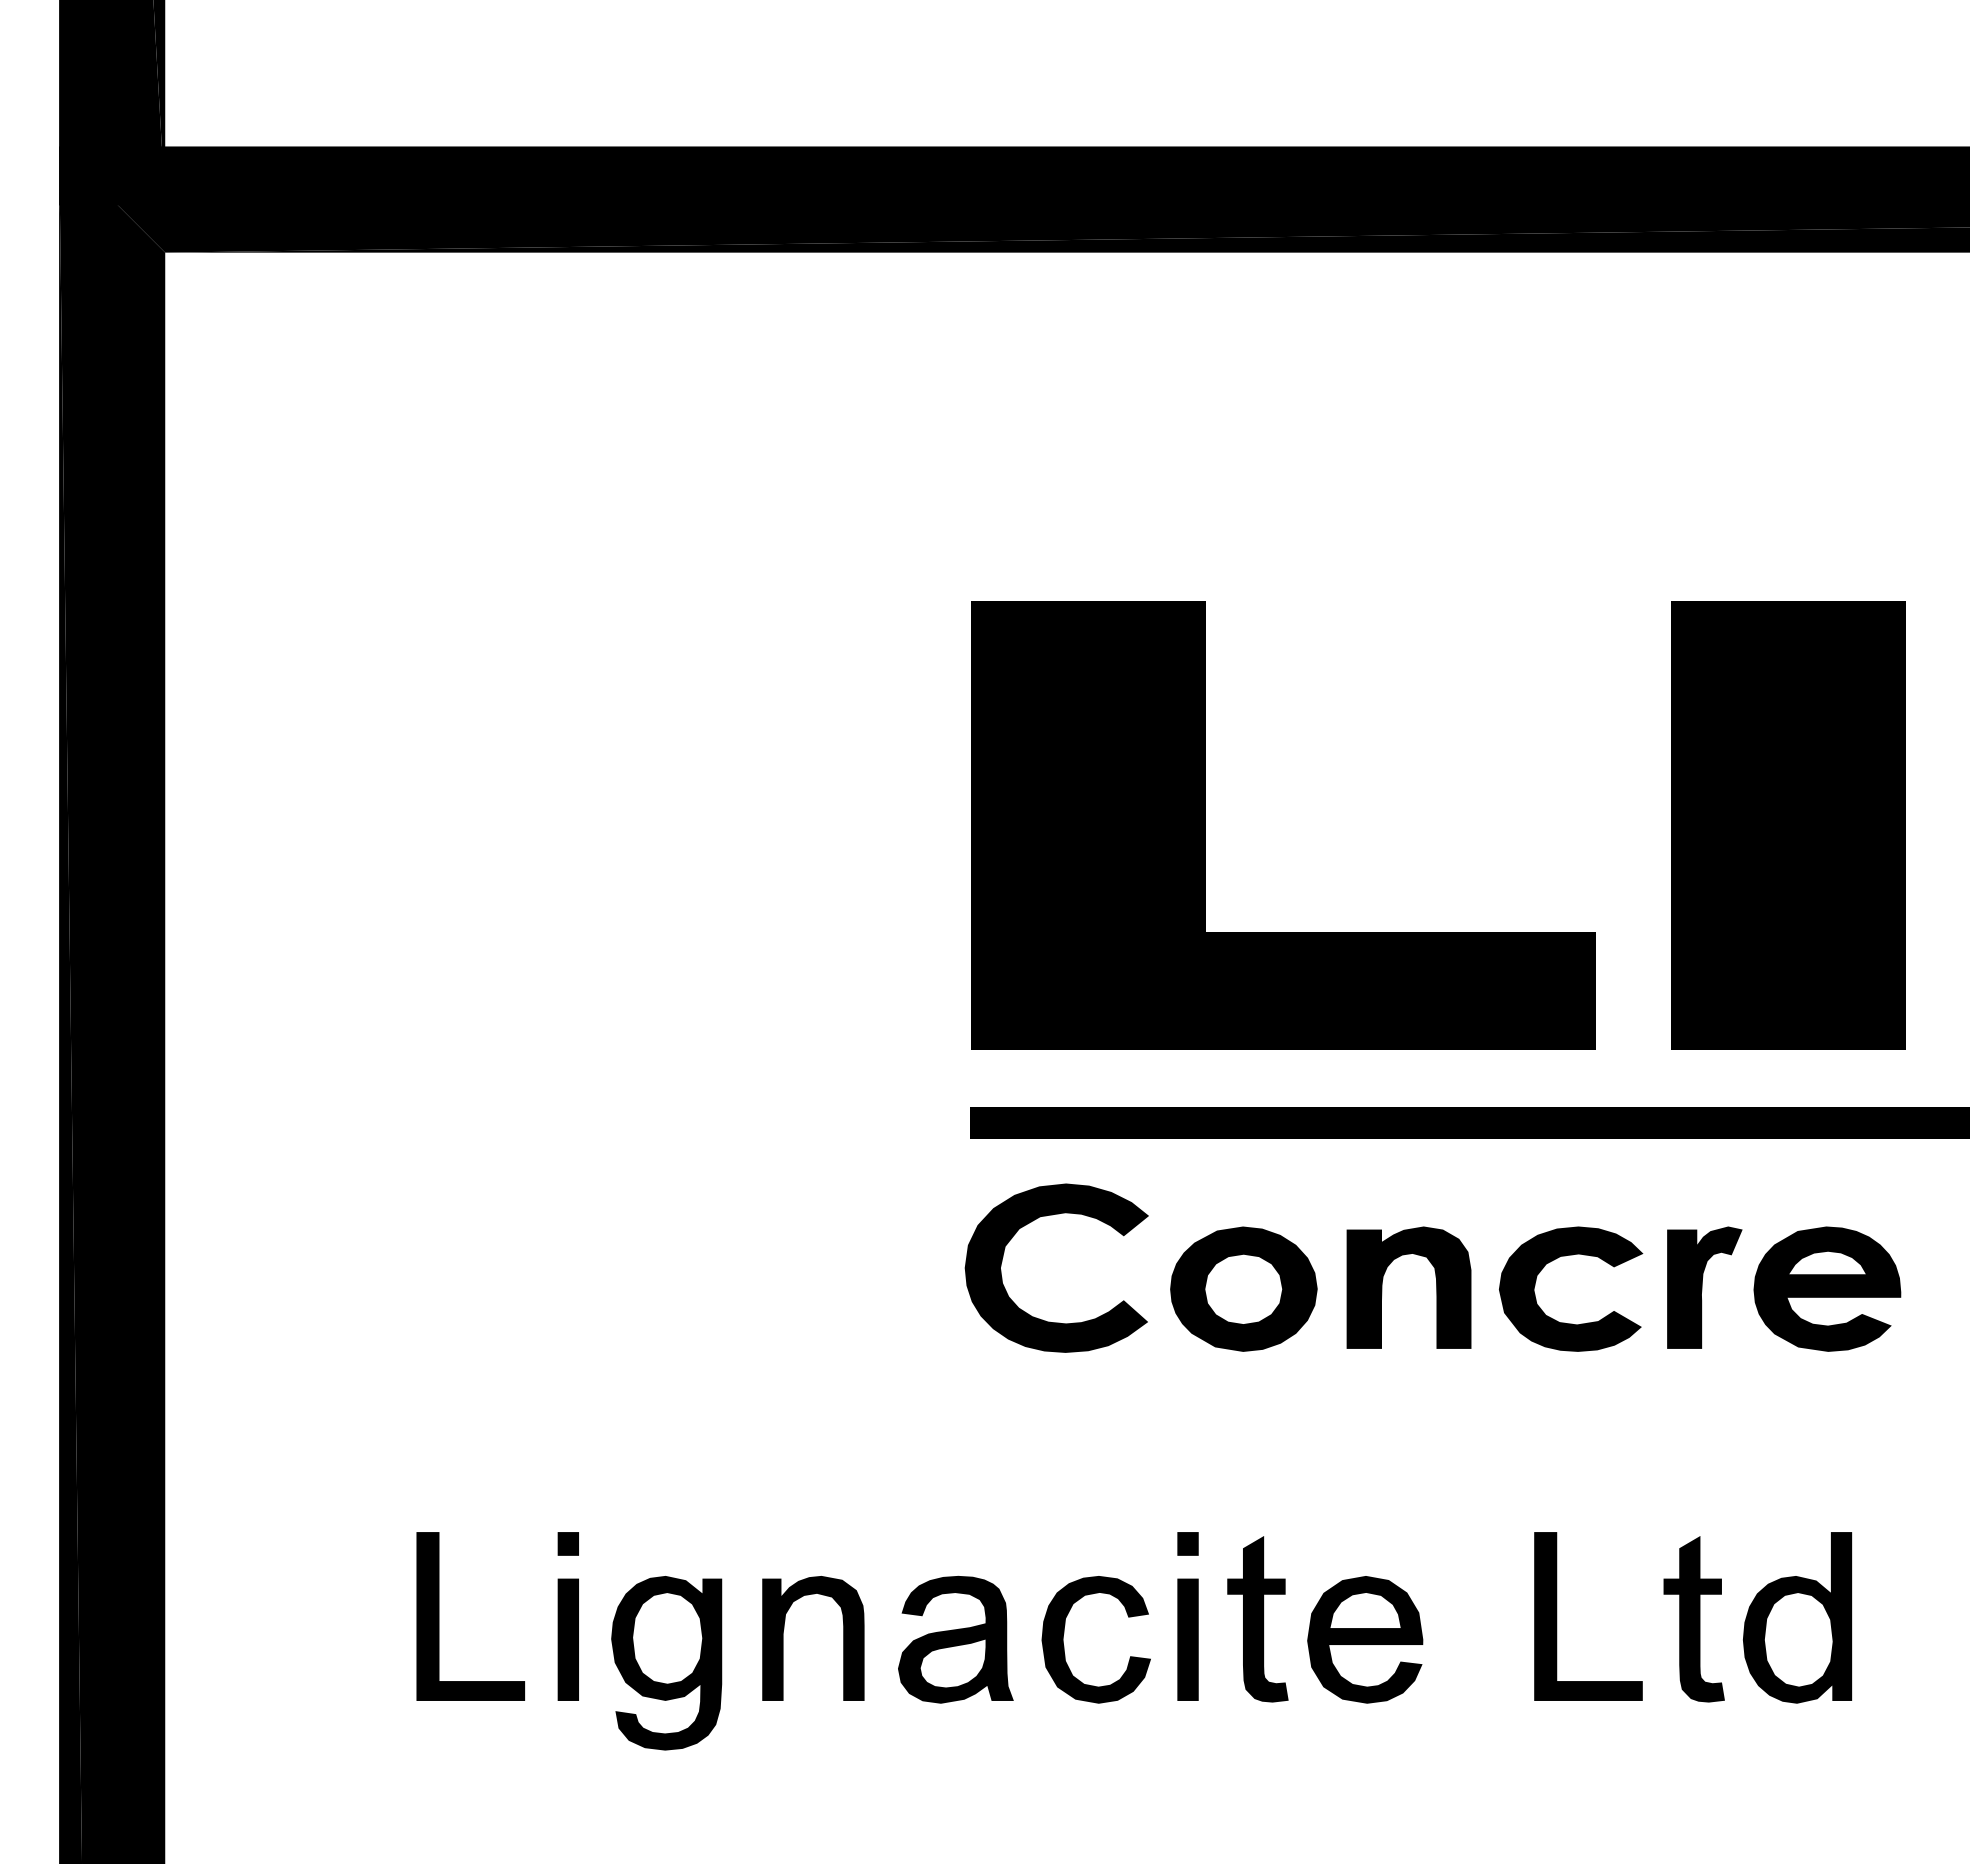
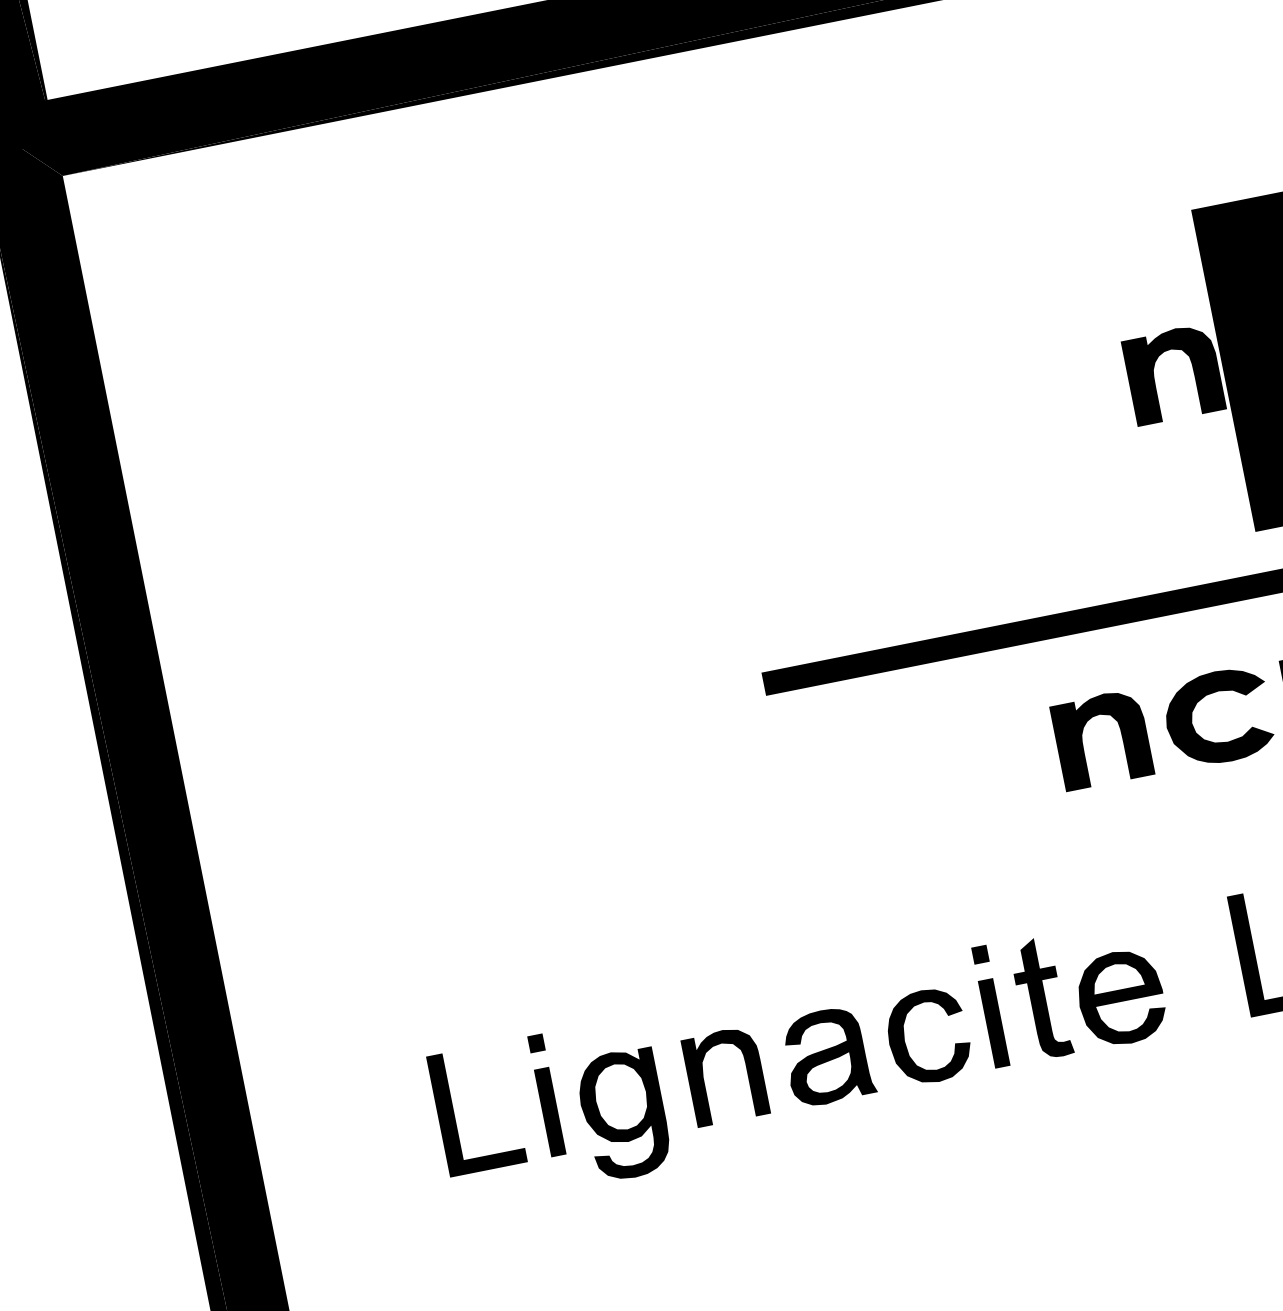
part: (1576, 816) -> (1154, 377), added
fill: (1283, 825) -> (945, 426), removed
fill: (1056, 1267) -> (846, 775), removed
part: (1243, 1288) -> (983, 763), removed

